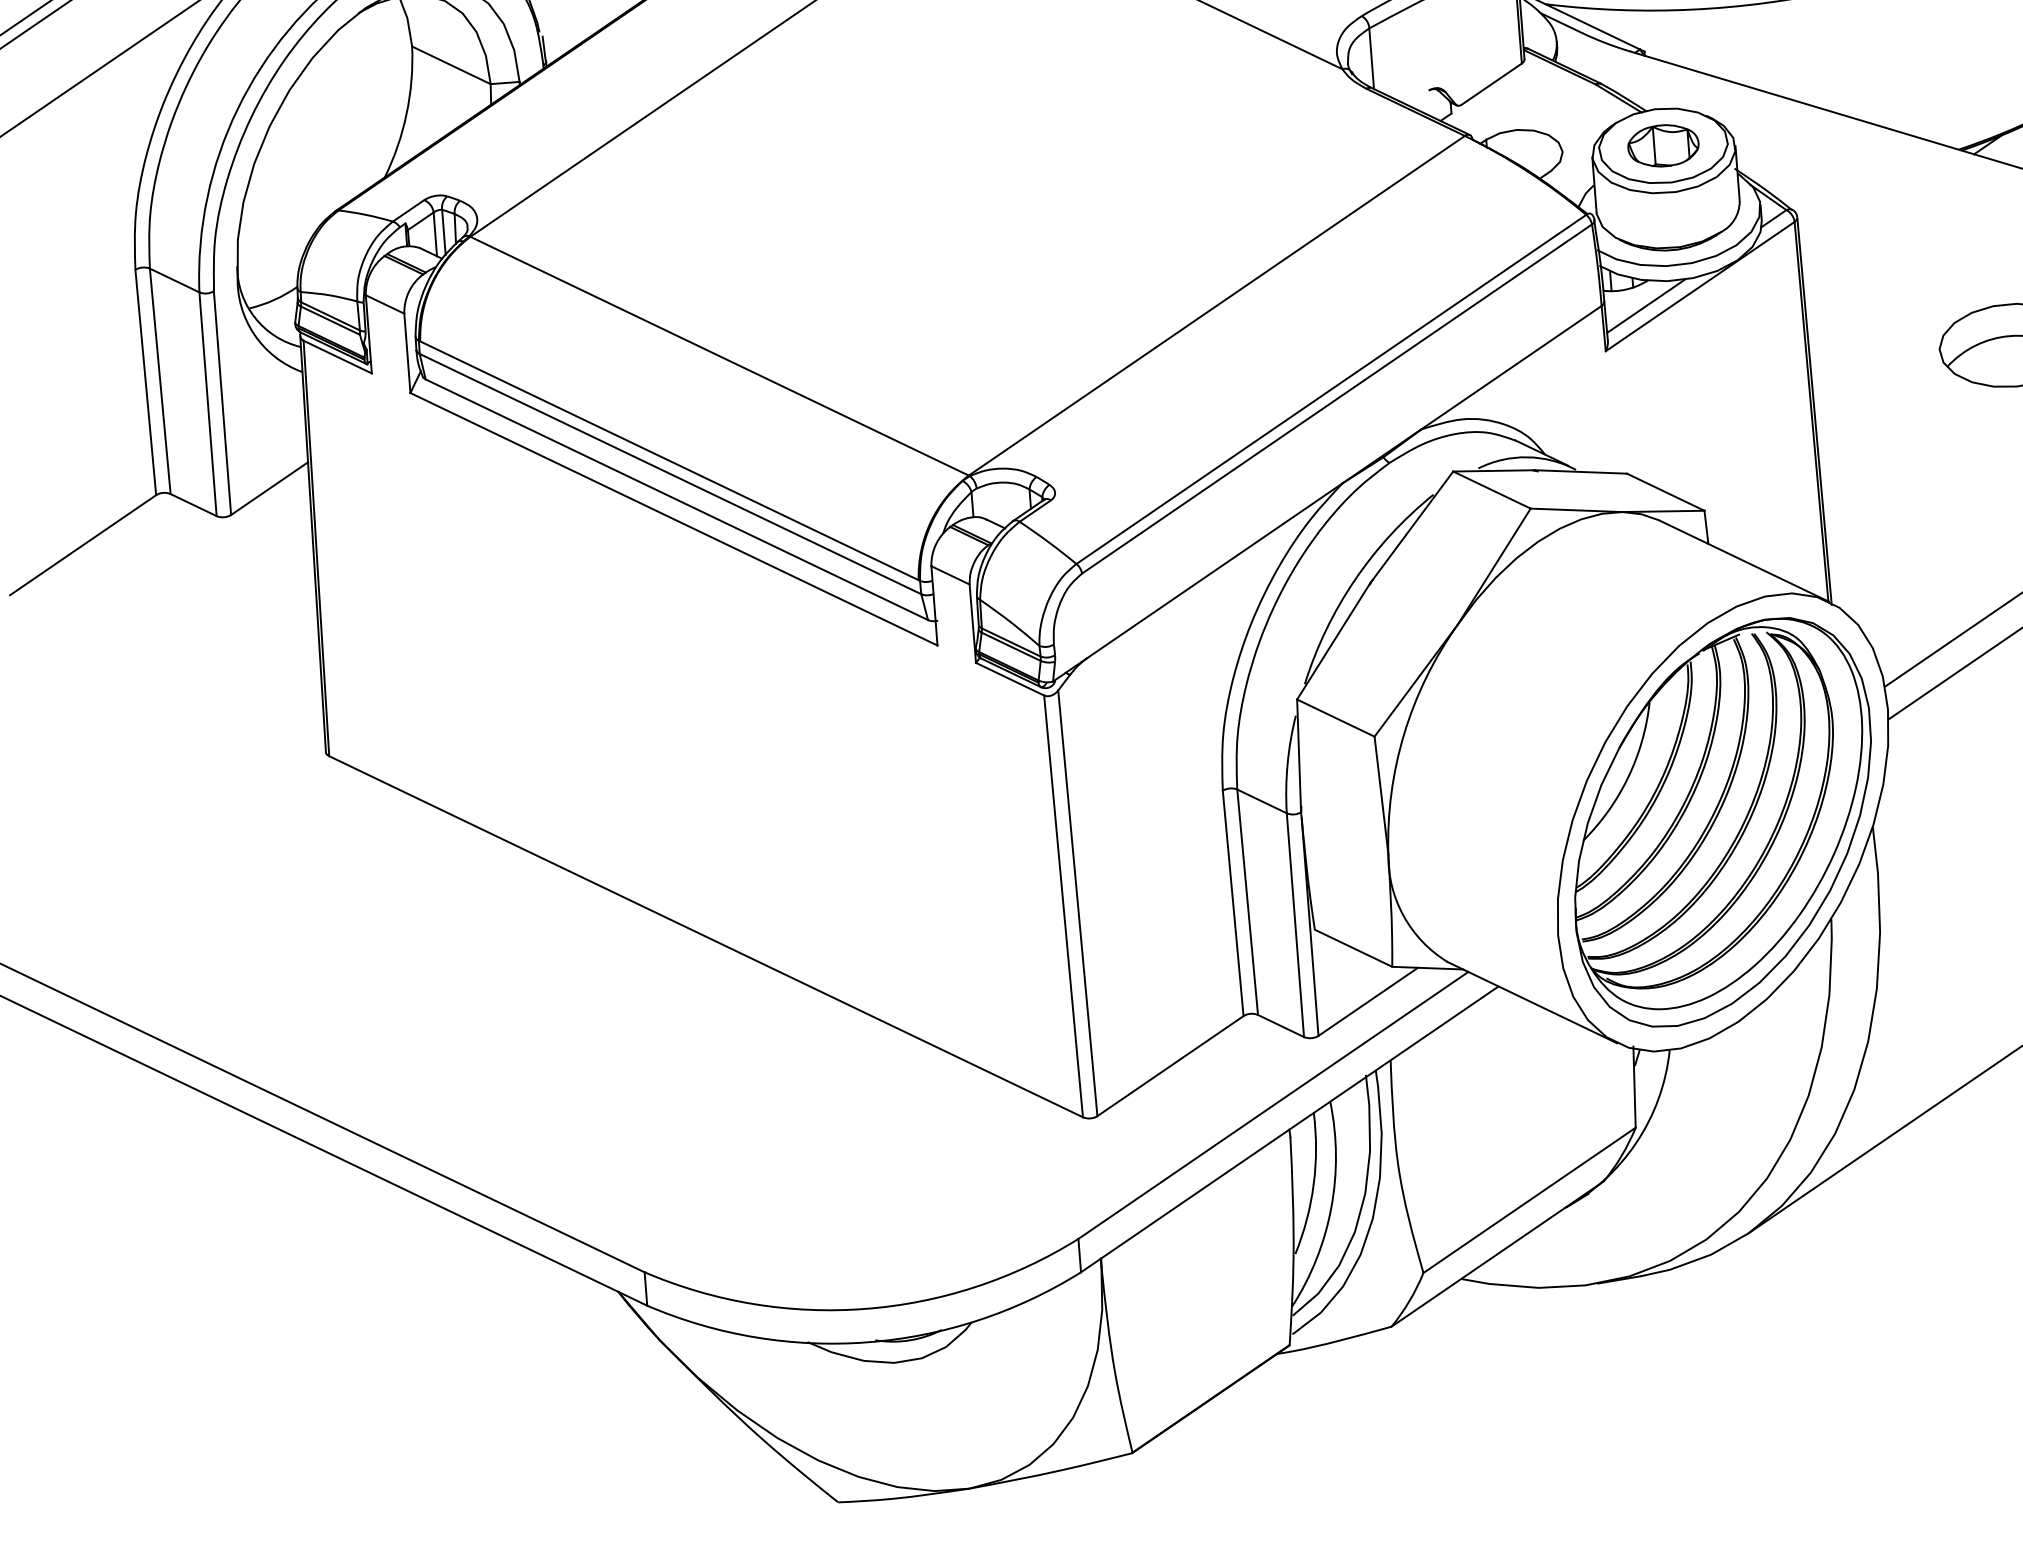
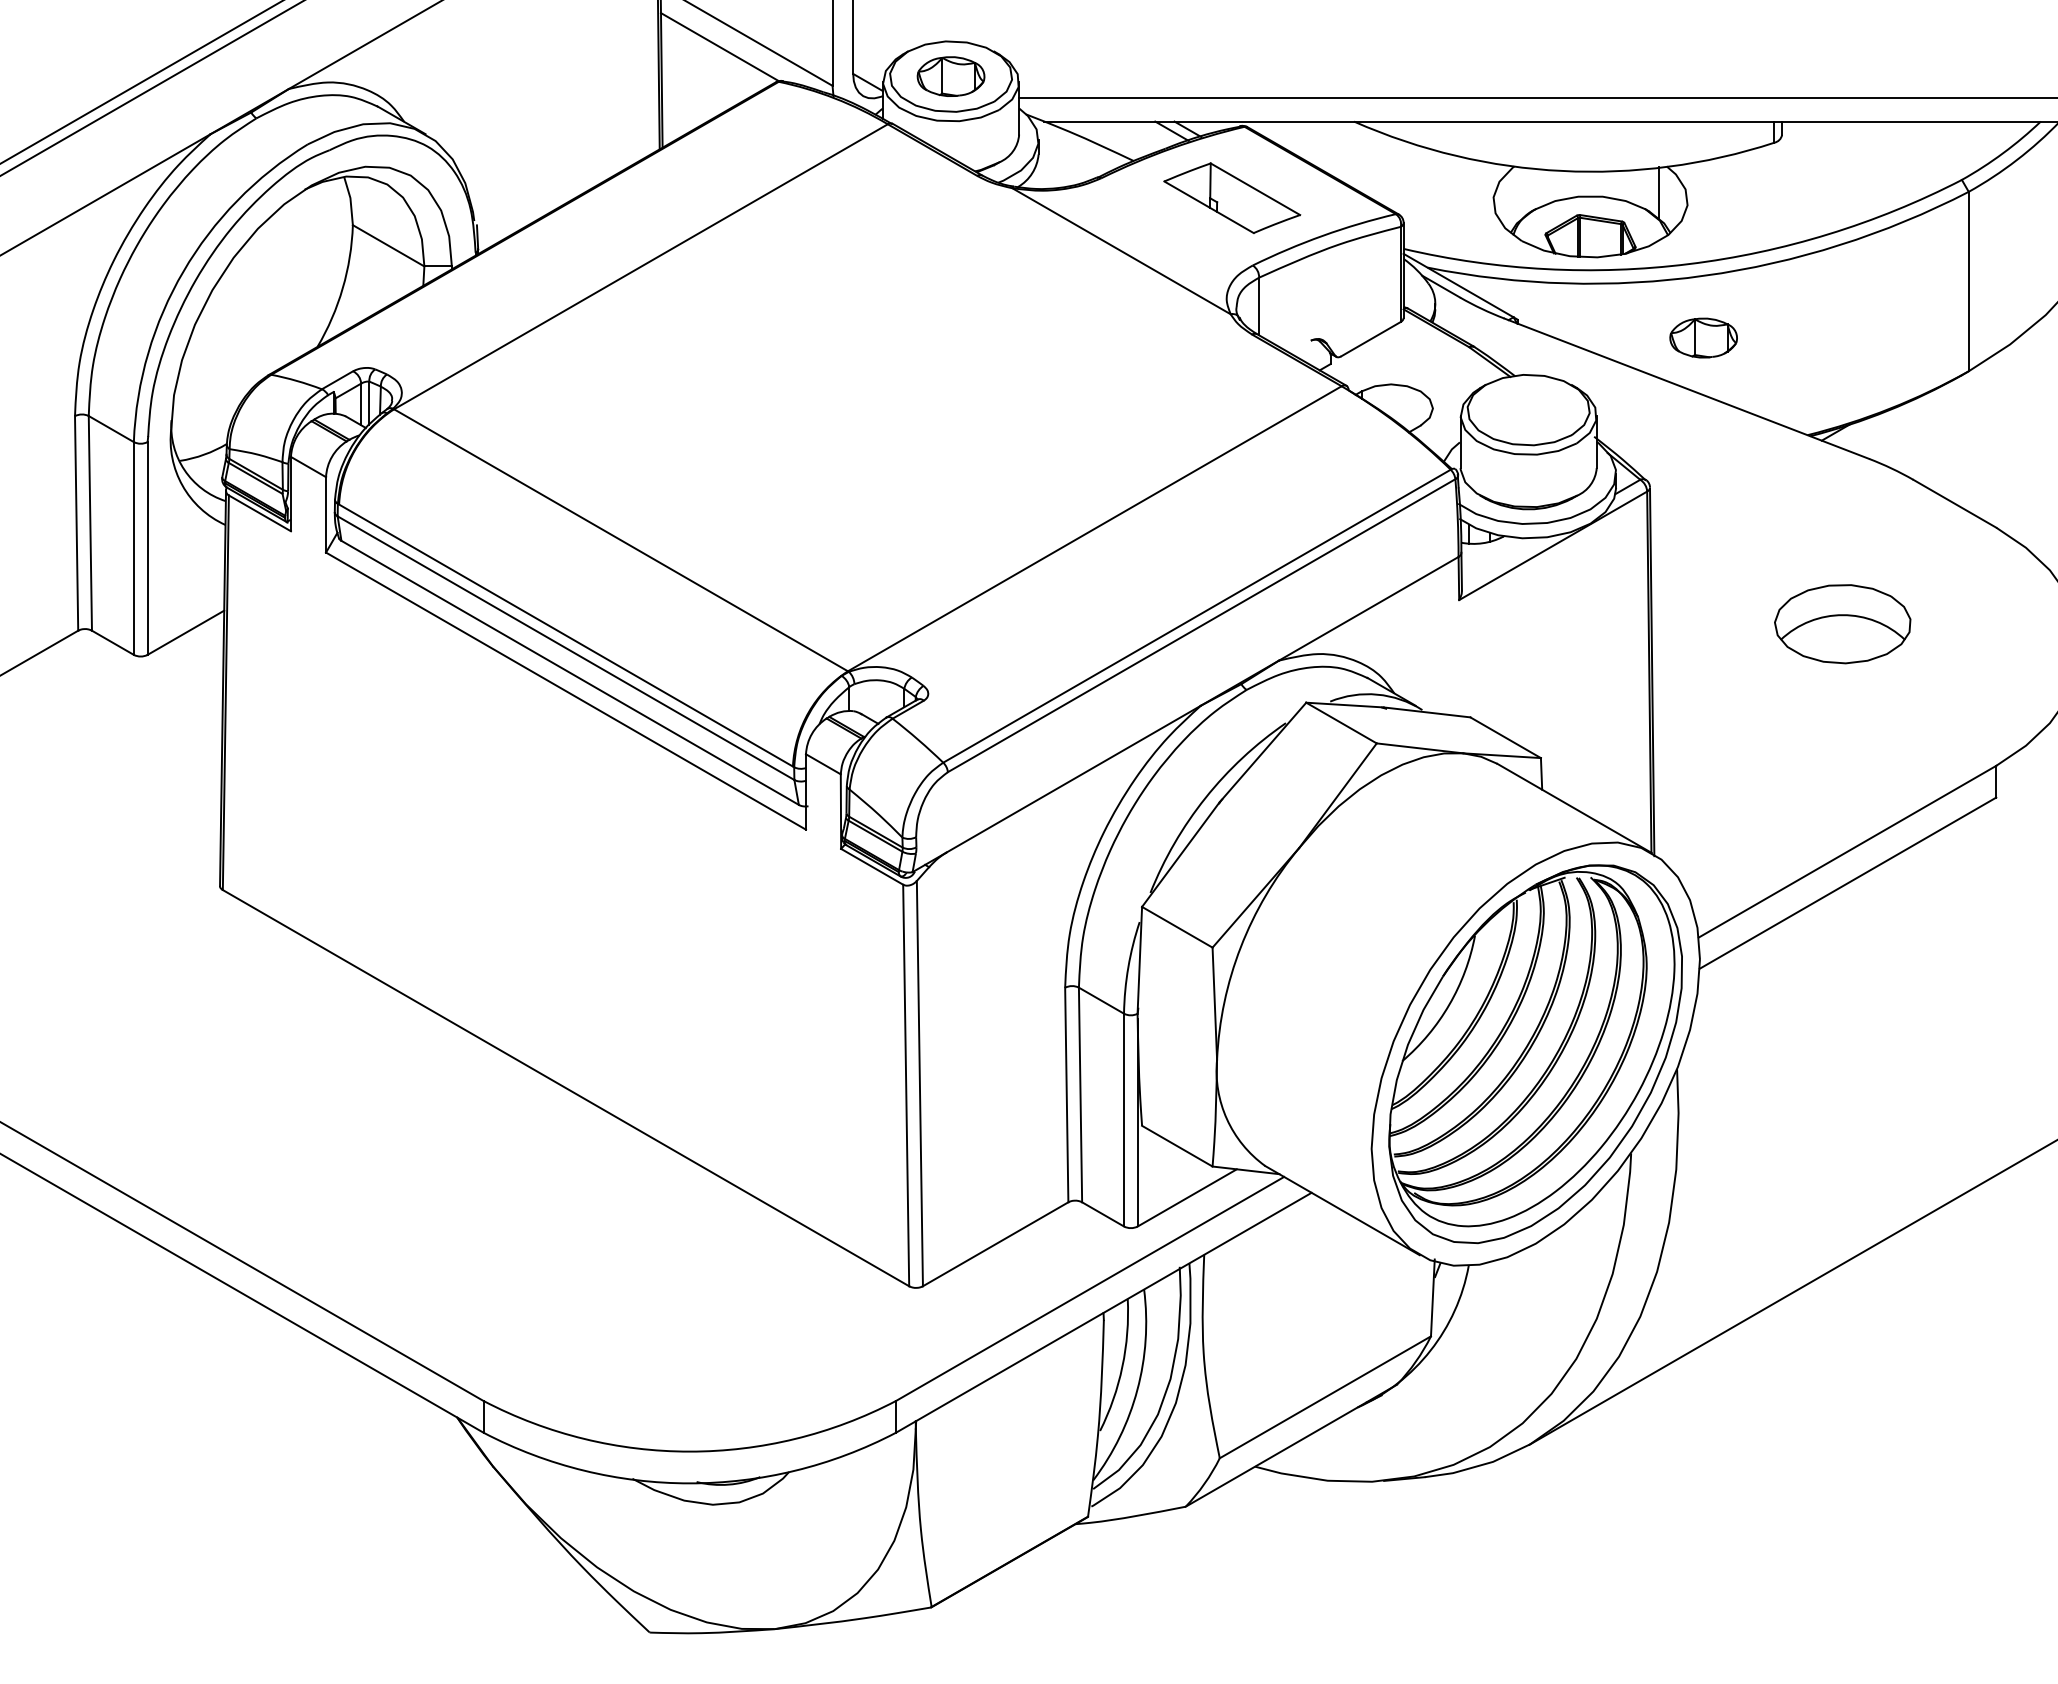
part: (1663, 145) -> (1703, 337), moved
line: (1645, 306) -> (1500, 560), removed

